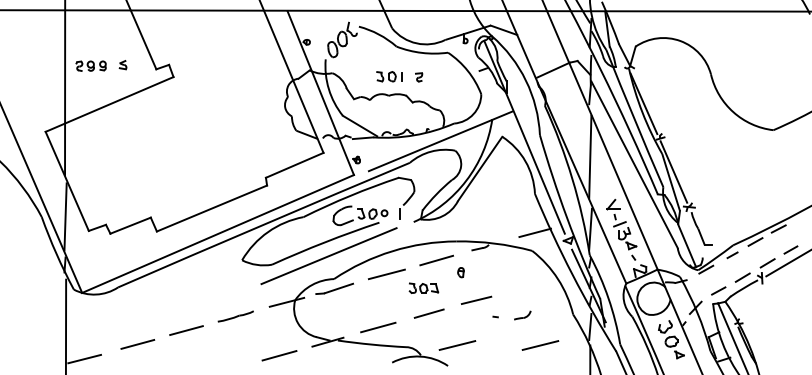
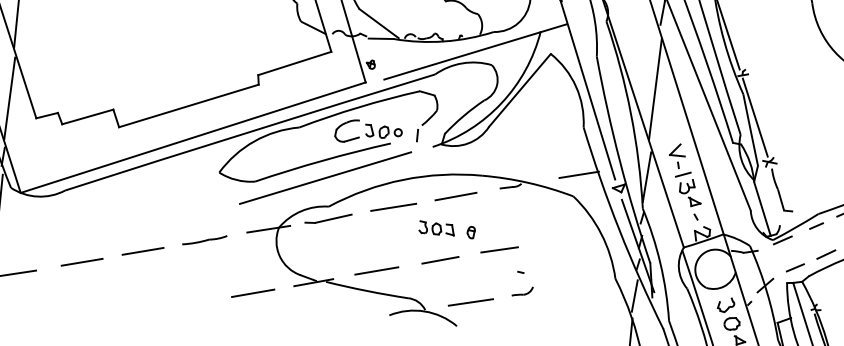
part: (460, 272) -> (470, 232), moved
part: (522, 315) -> (522, 291), moved
line: (540, 345) -> (571, 312), removed

